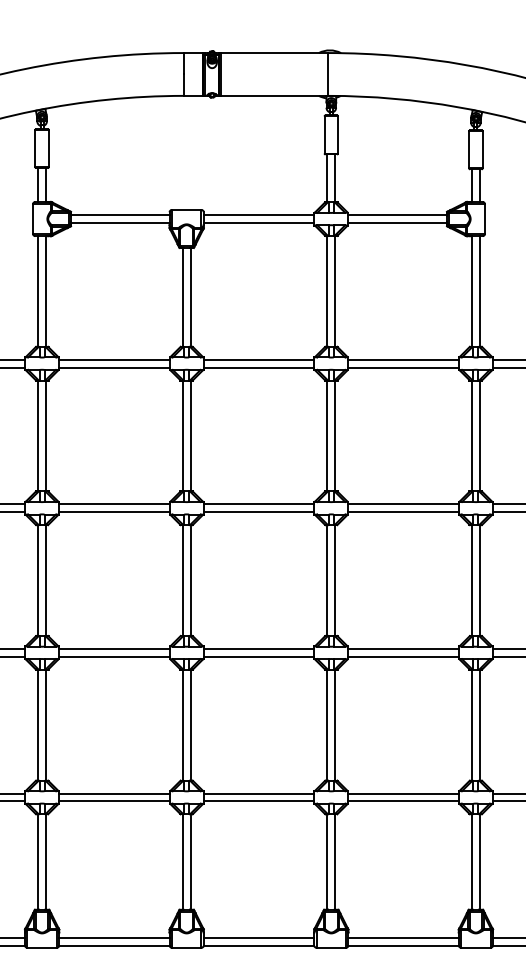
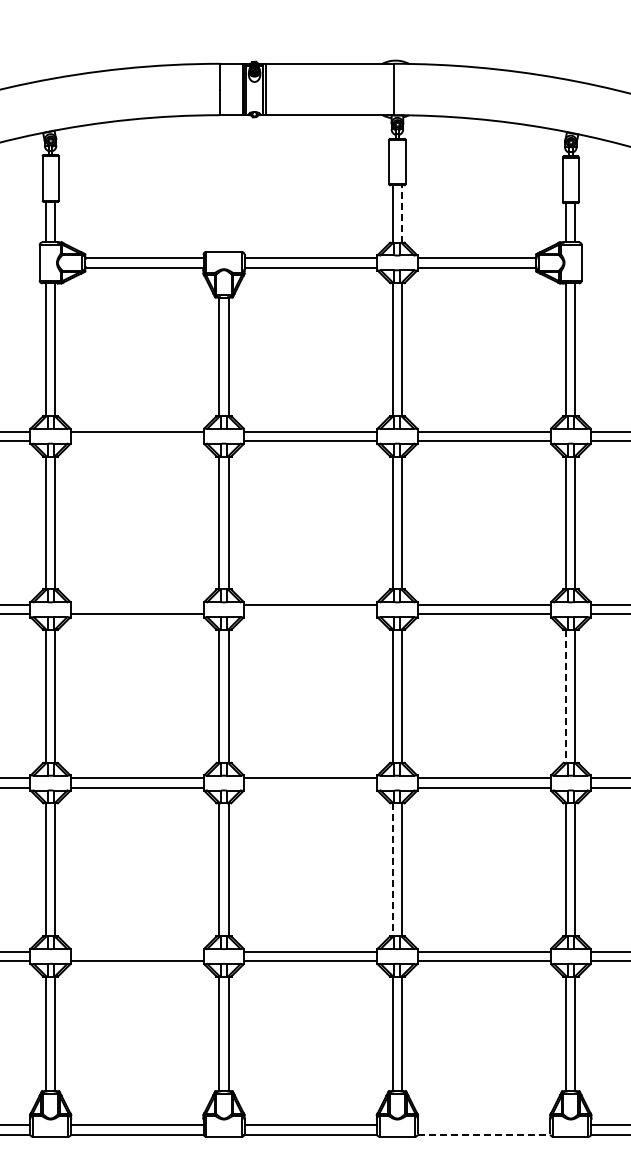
line: (335, 178) -> (402, 214), solid -> dashed
line: (113, 367) -> (136, 440), removed
line: (113, 504) -> (136, 605), removed
line: (258, 512) -> (310, 614), removed
line: (472, 580) -> (566, 696), solid -> dashed
line: (258, 656) -> (310, 787), removed
line: (327, 725) -> (392, 870), solid -> dashed
line: (113, 793) -> (136, 951), removed
line: (403, 938) -> (483, 1125), removed
line: (403, 945) -> (484, 1134), solid -> dashed

